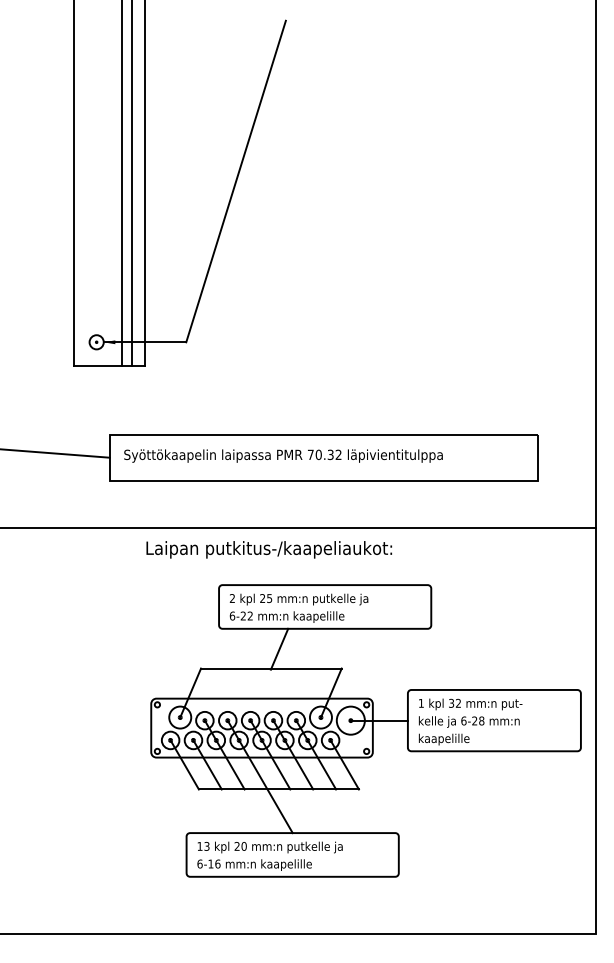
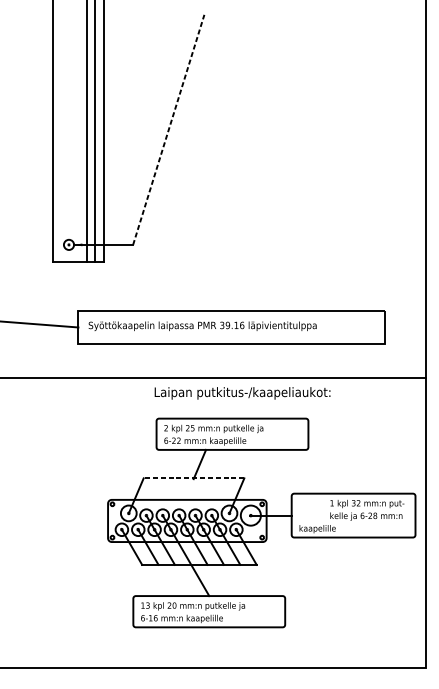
line: (236, 181) -> (169, 129), solid -> dashed
text: (324, 454) -> (232, 325), 70.32 -> 39.16
text: (268, 549) -> (242, 393), moved
line: (270, 668) -> (193, 478), solid -> dashed
text: (470, 712) -> (367, 509), moved

